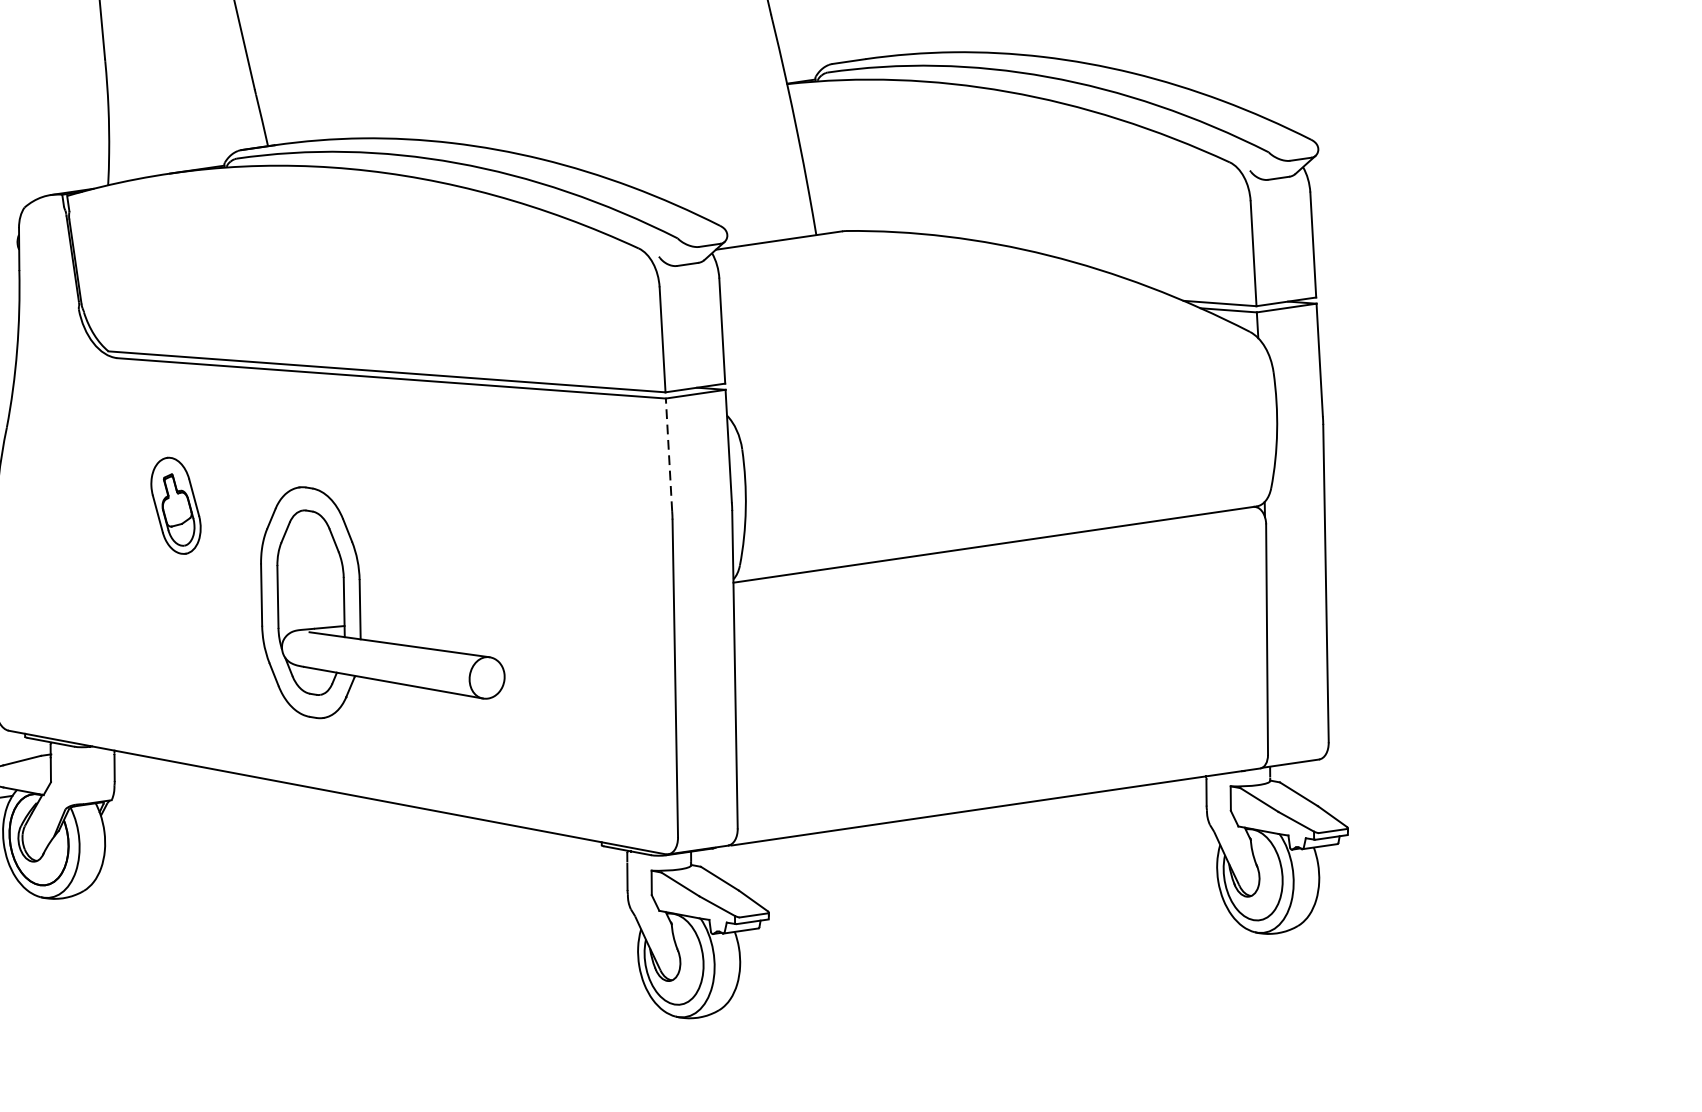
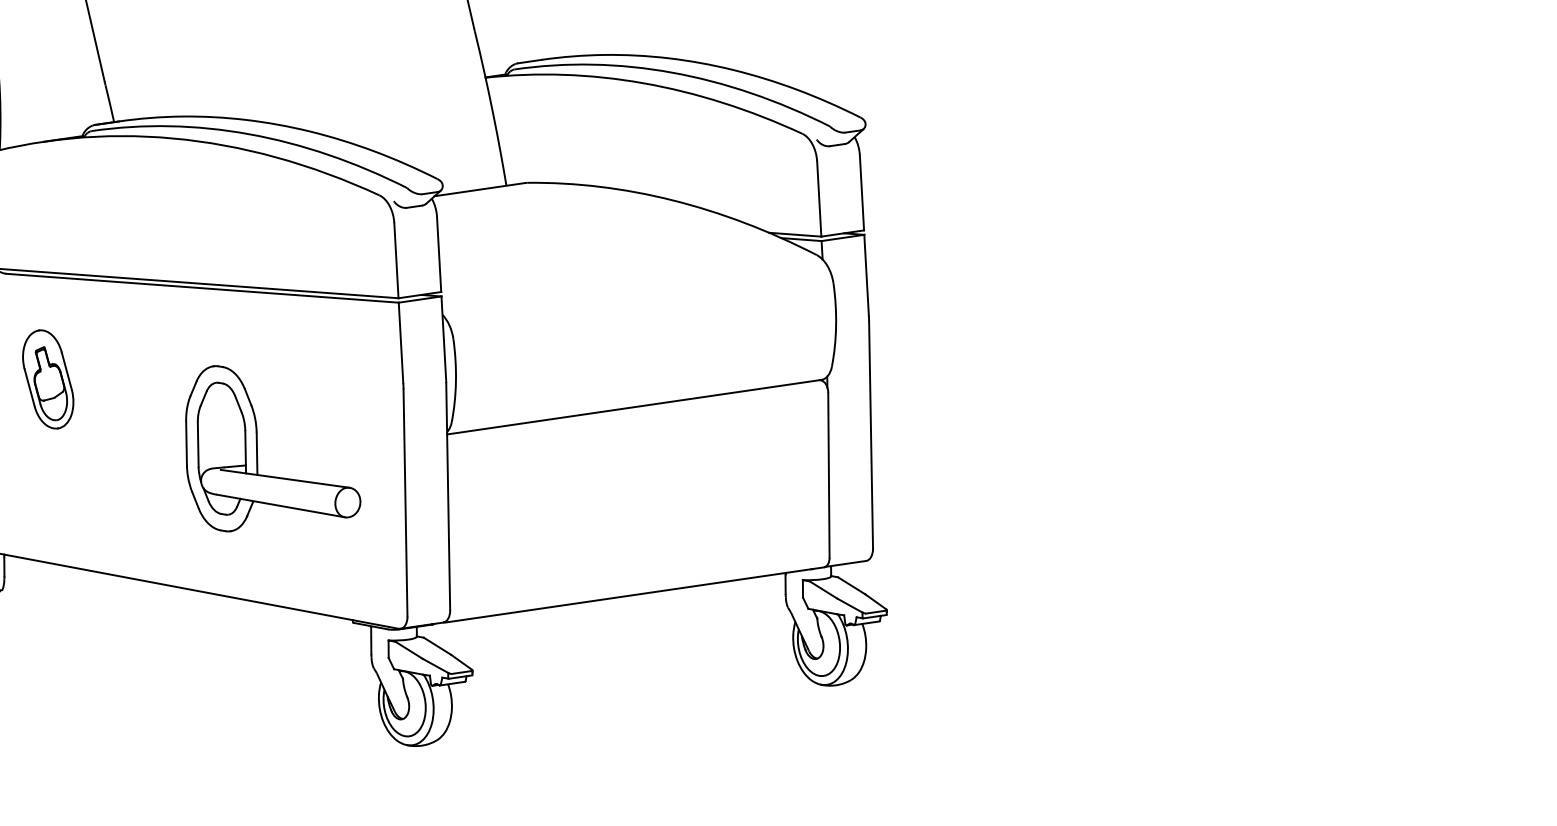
line: (669, 454) -> (401, 342), dashed -> solid
part: (176, 505) -> (48, 379), size x1.43
part: (360, 602) -> (257, 448), moved

